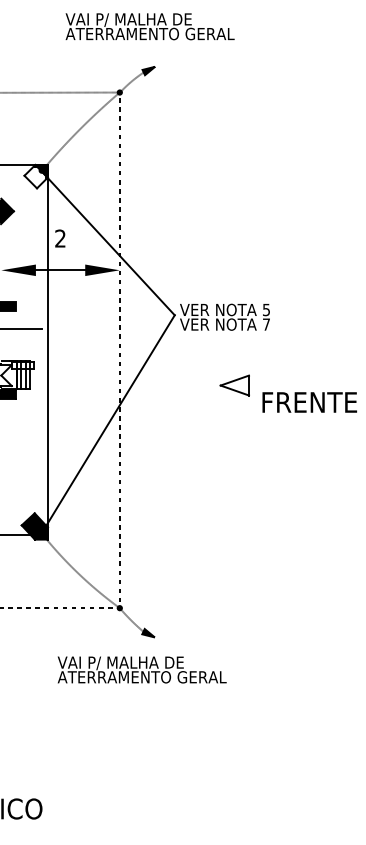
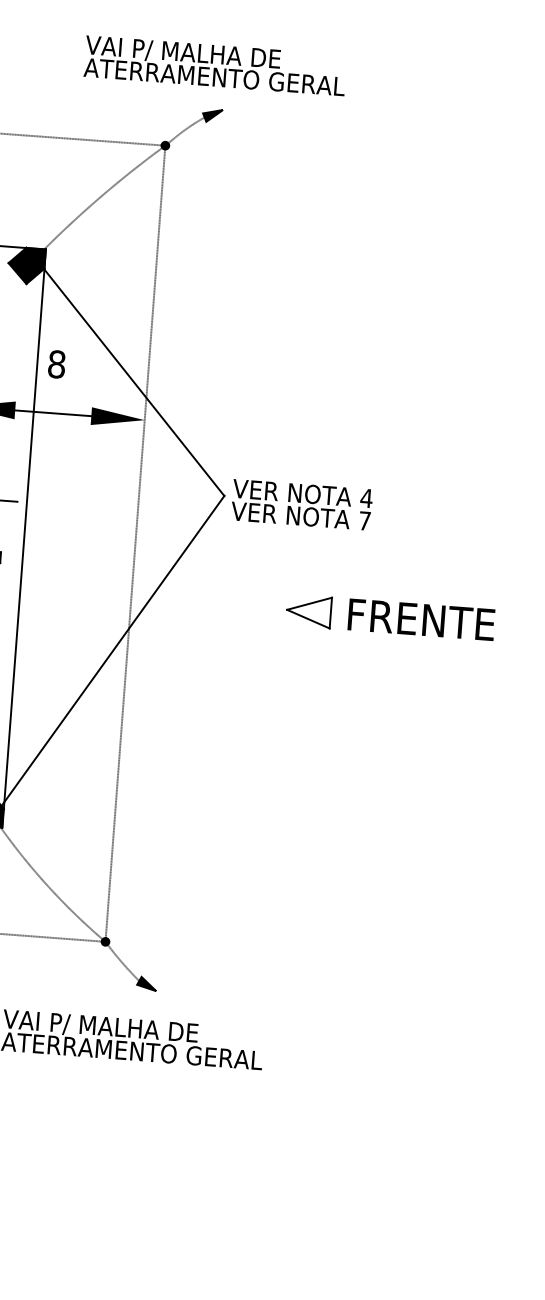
text: (149, 26) -> (214, 65), moved
fill: (35, 176) -> (25, 265), added
text: (60, 238) -> (56, 364), 2 -> 8
text: (266, 310) -> (366, 499), 5 -> 4
text: (309, 402) -> (421, 619), moved

